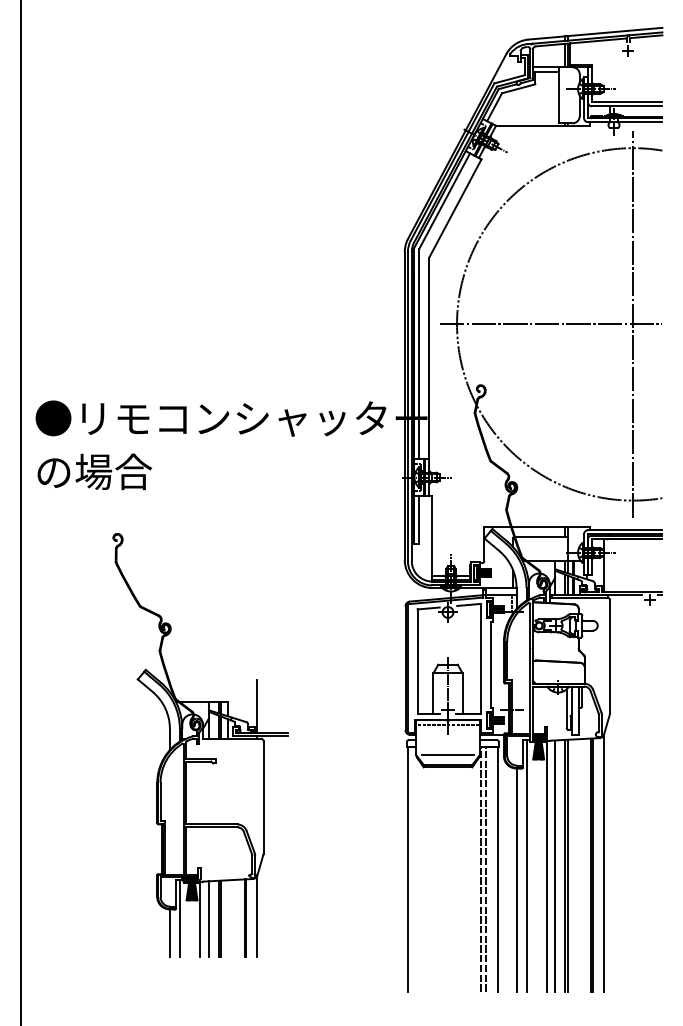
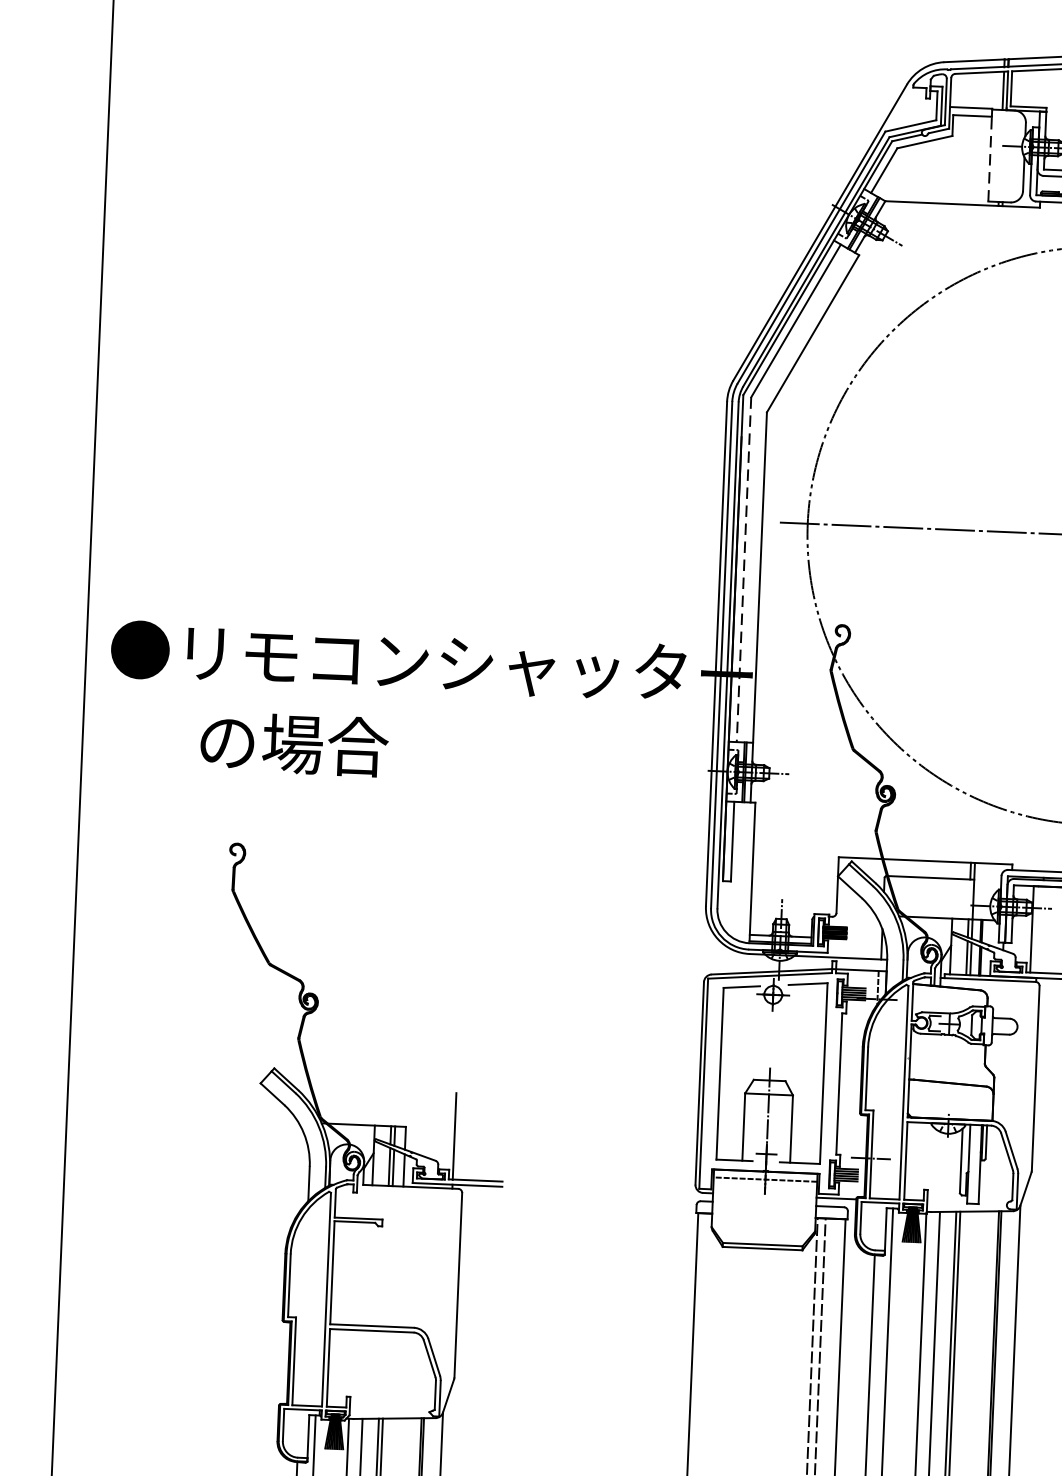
line: (558, 97) -> (989, 159), solid -> dashed
line: (419, 354) -> (744, 570), solid -> dashed
text: (94, 471) -> (293, 743), moved
line: (447, 755) -> (762, 1229), removed

